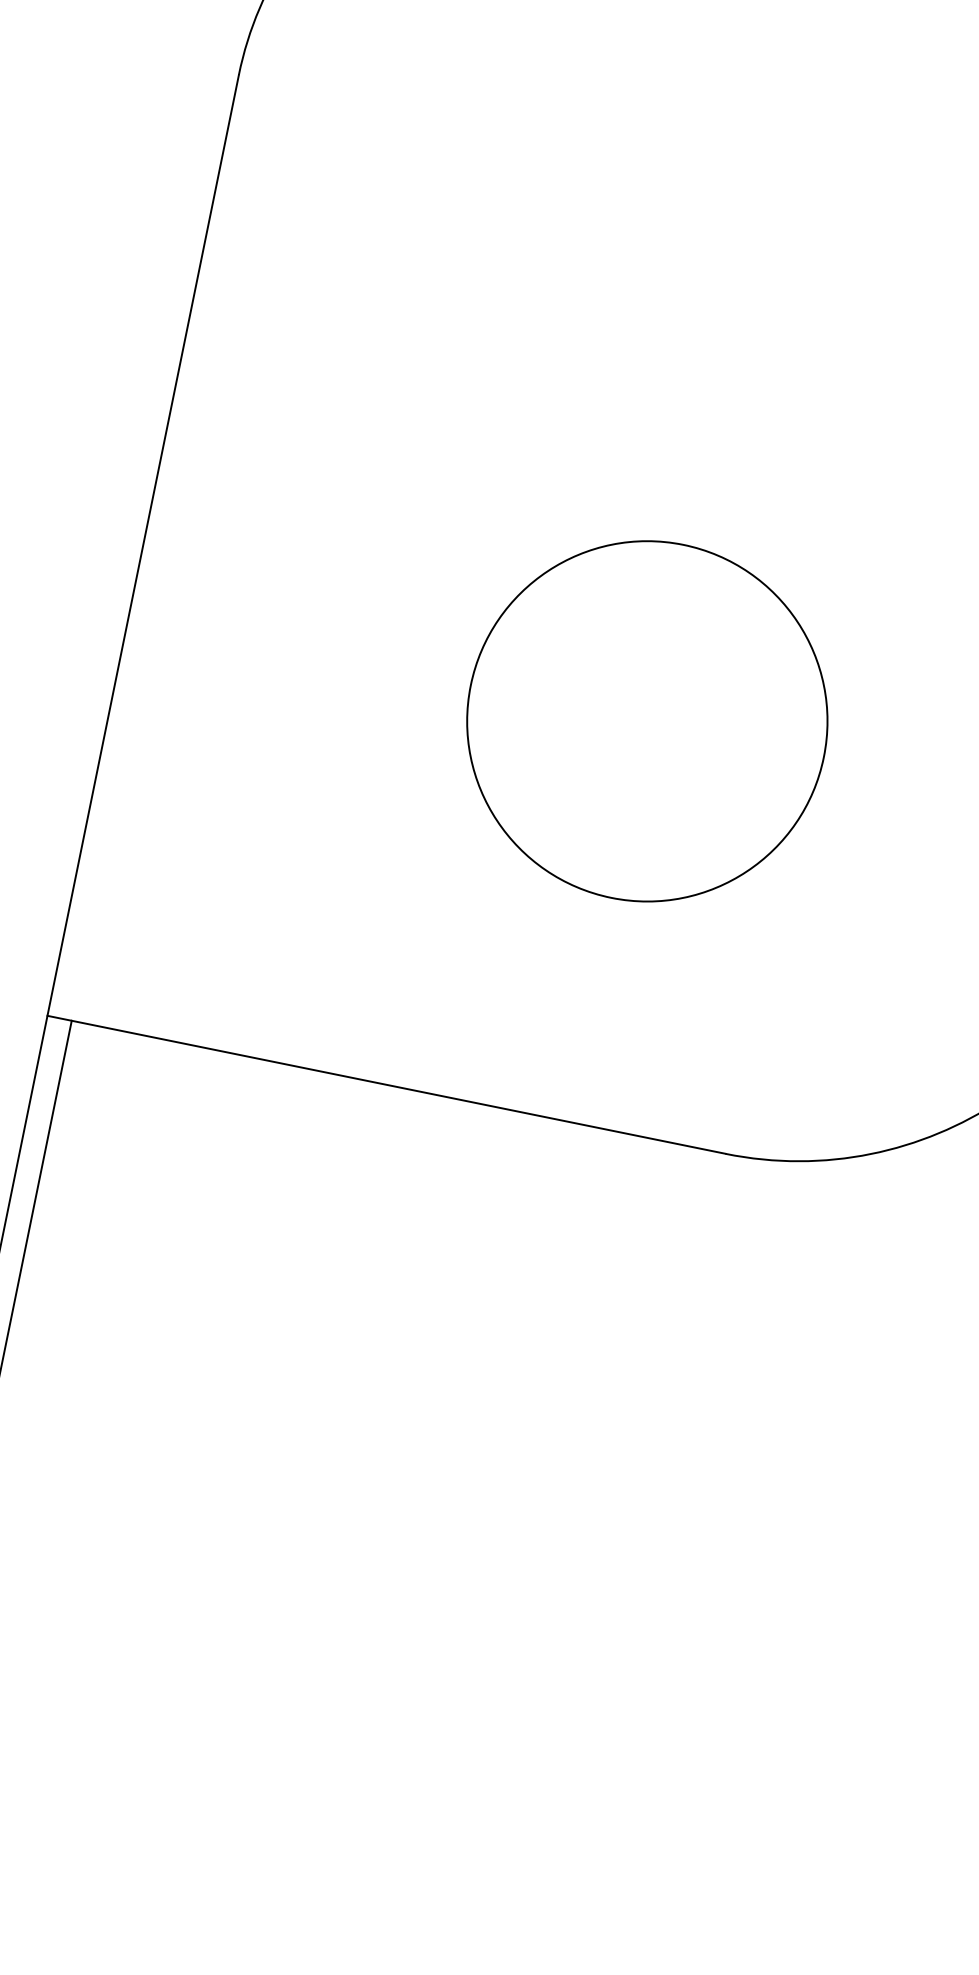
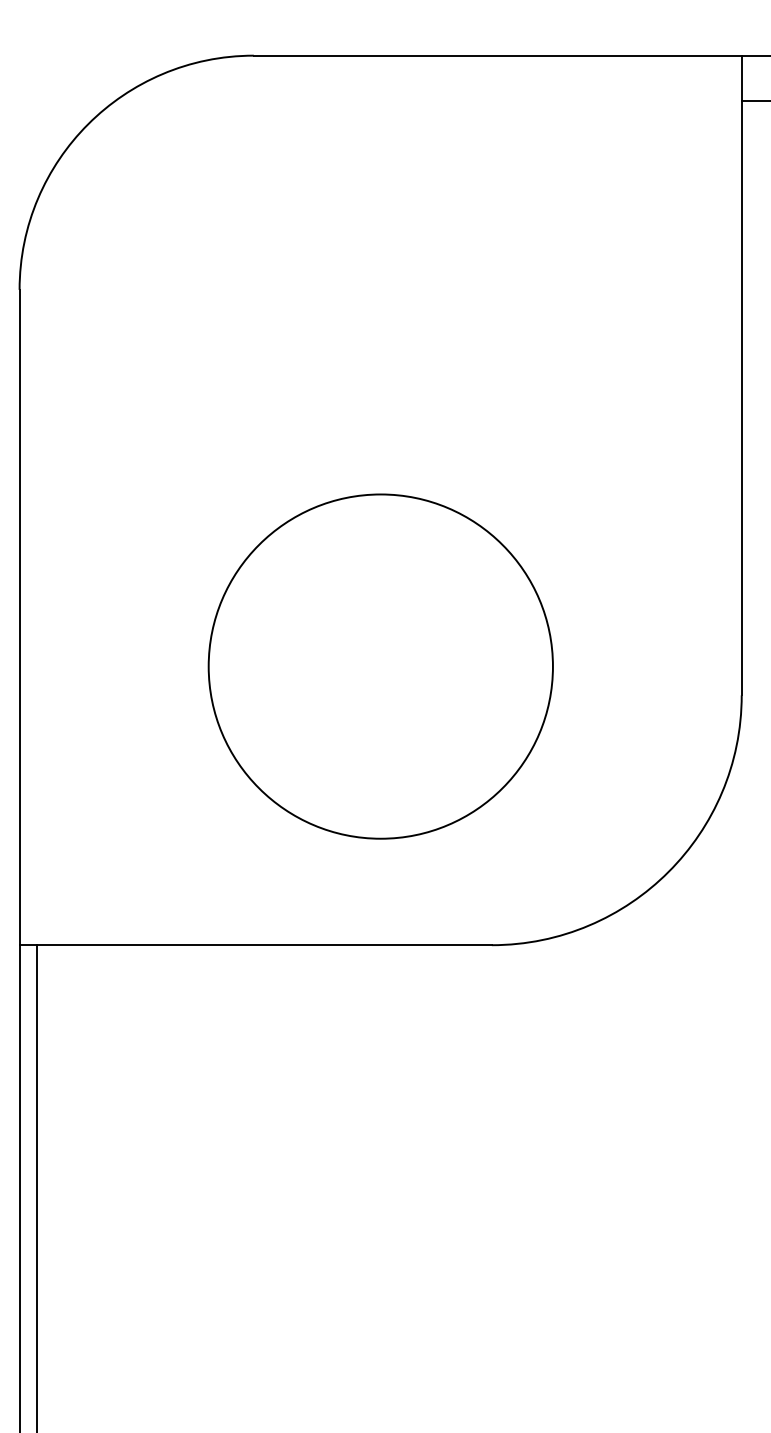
circle: (647, 721) -> (380, 666), size x1.4

